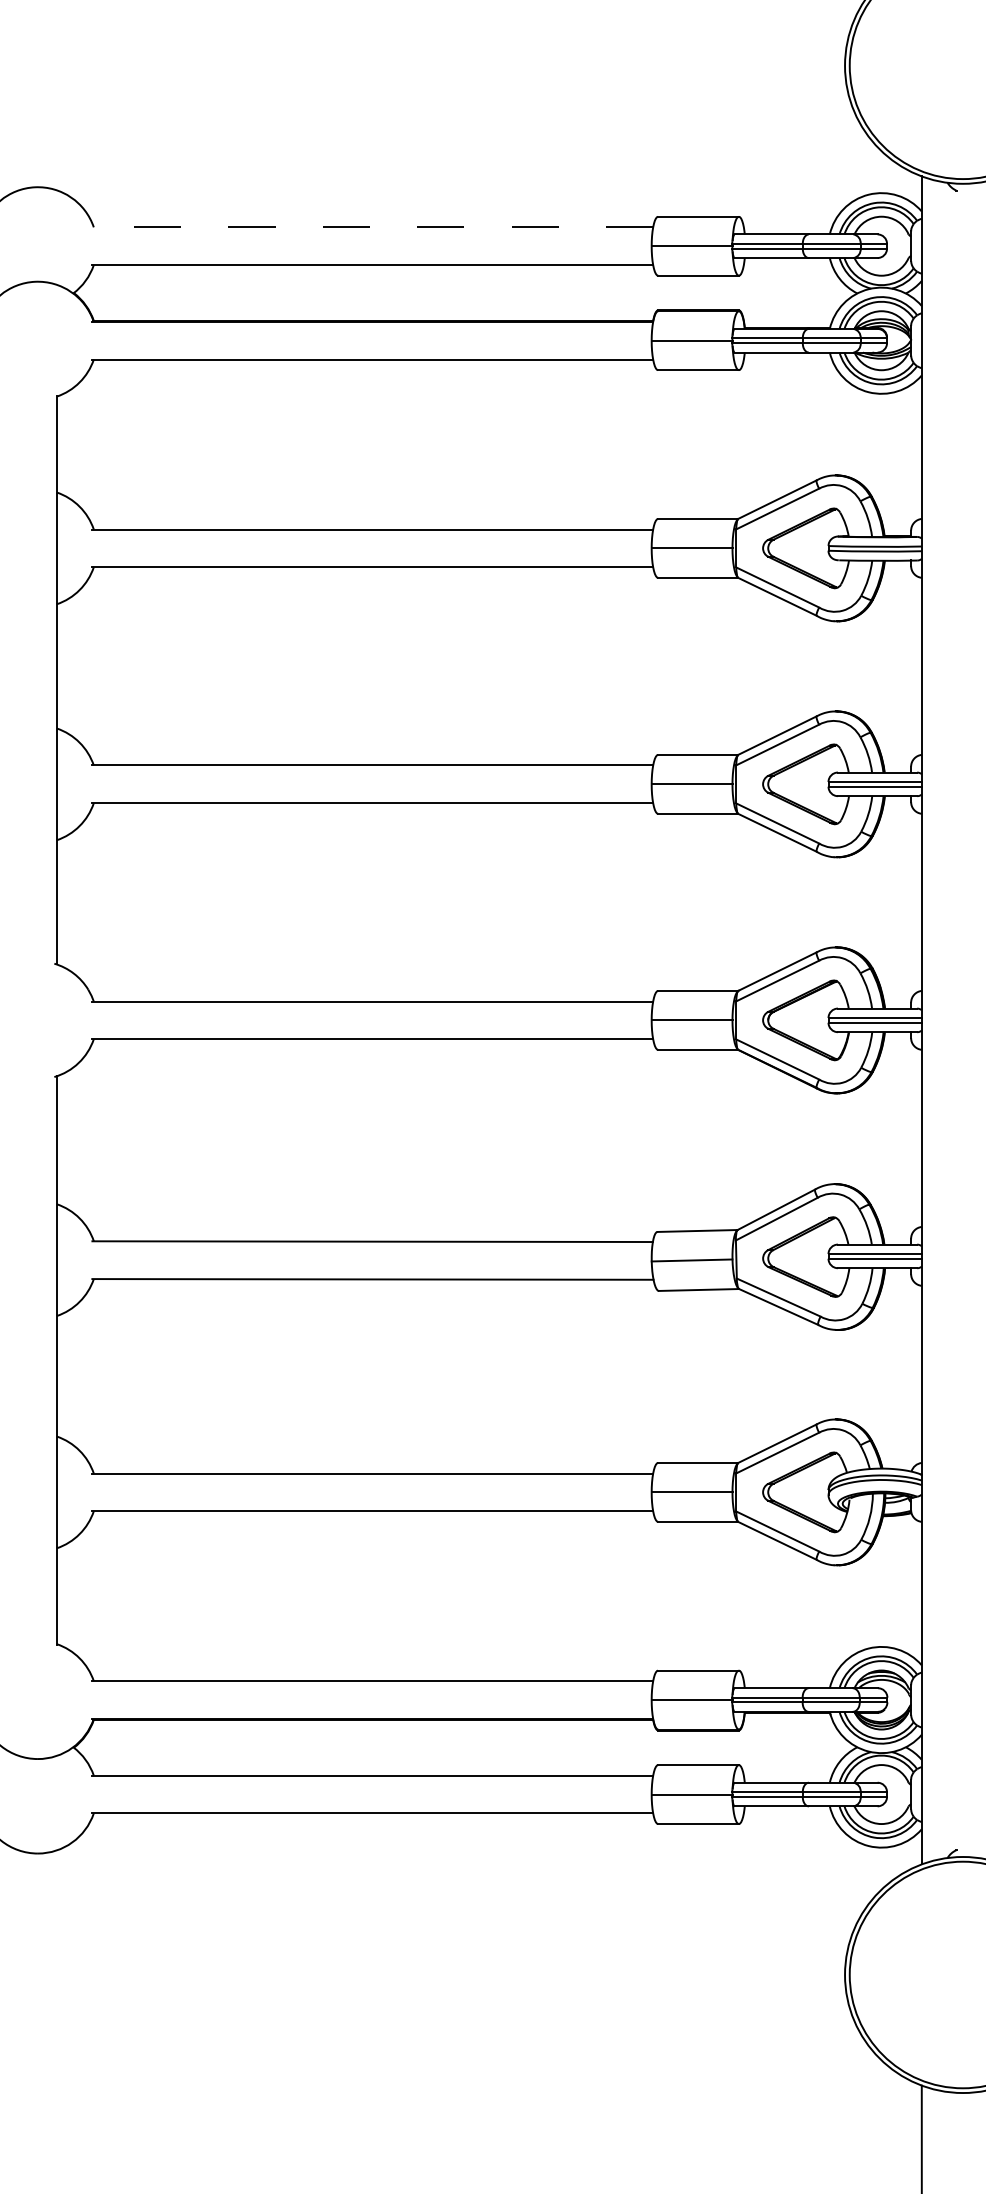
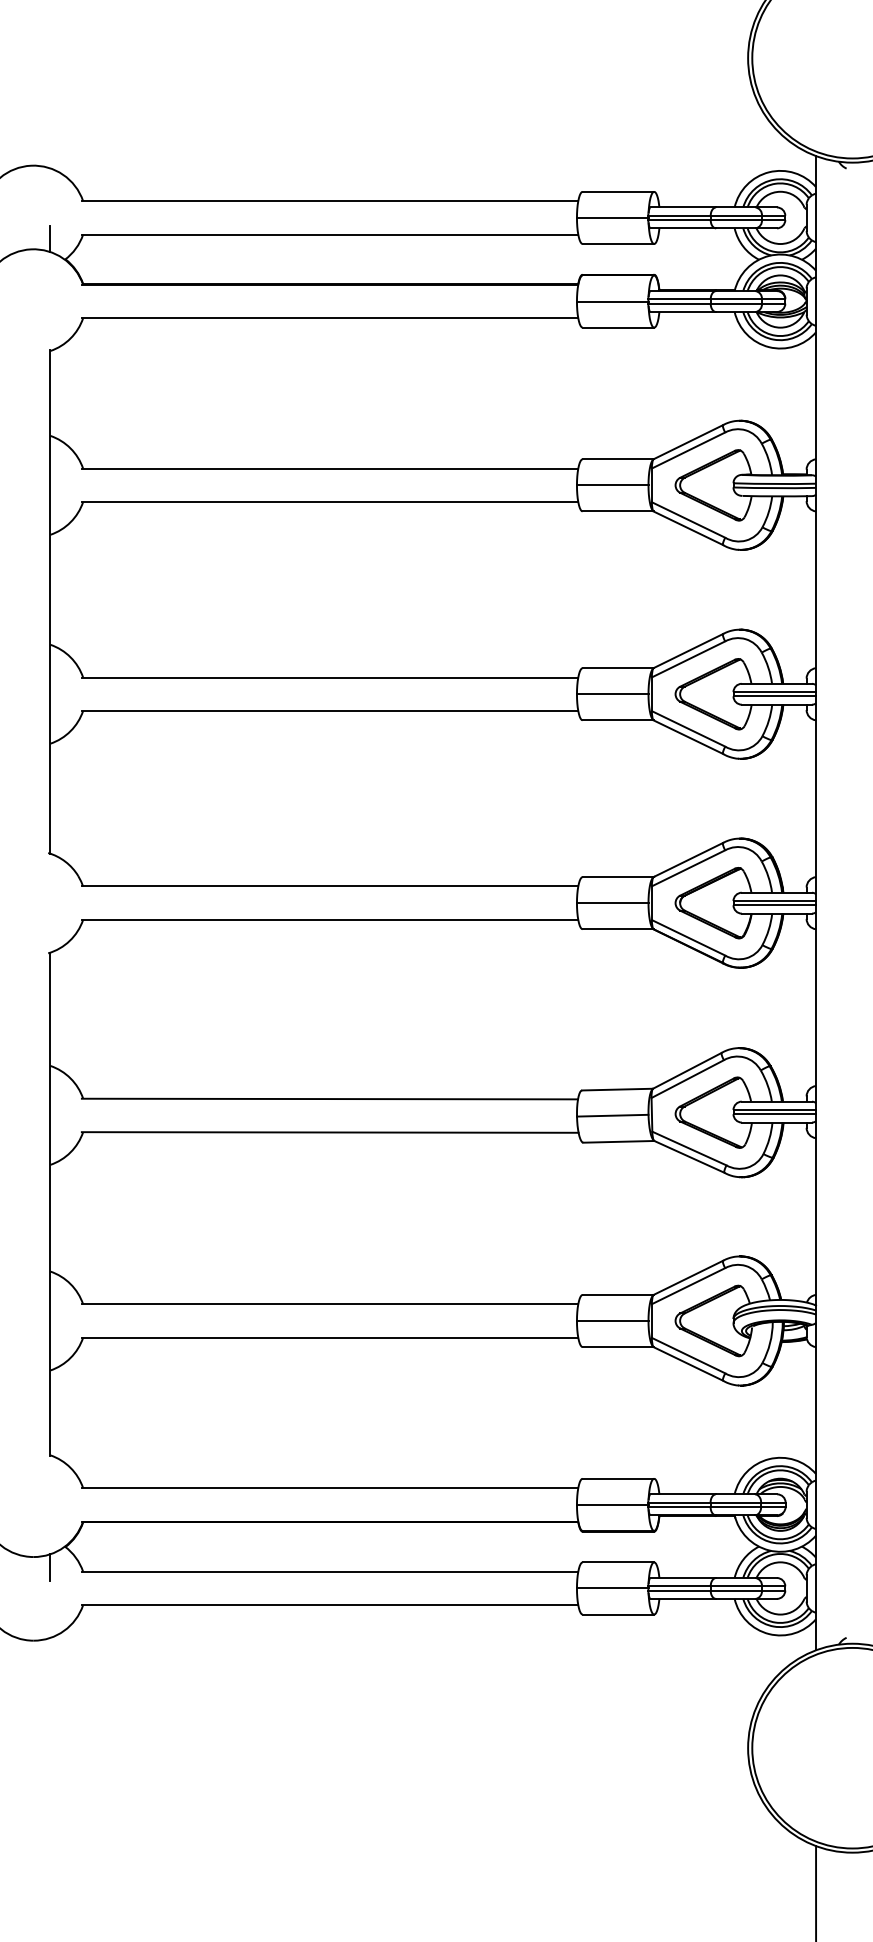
line: (372, 227) -> (329, 201), dashed -> solid
line: (56, 269) -> (50, 238), added
line: (56, 1770) -> (50, 1567), added

